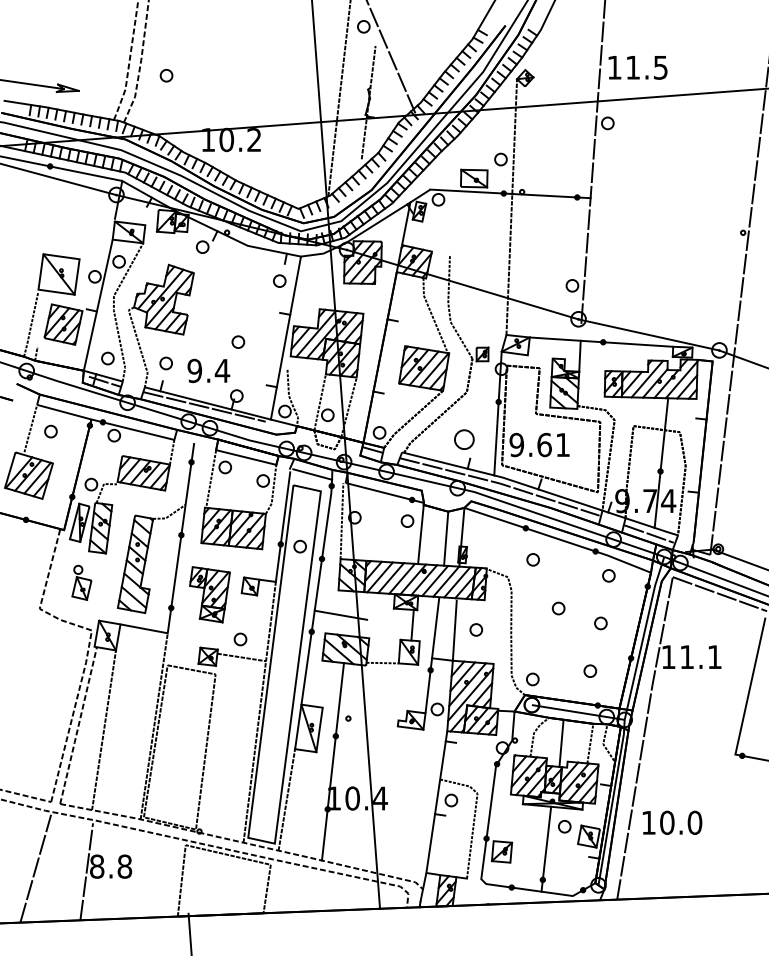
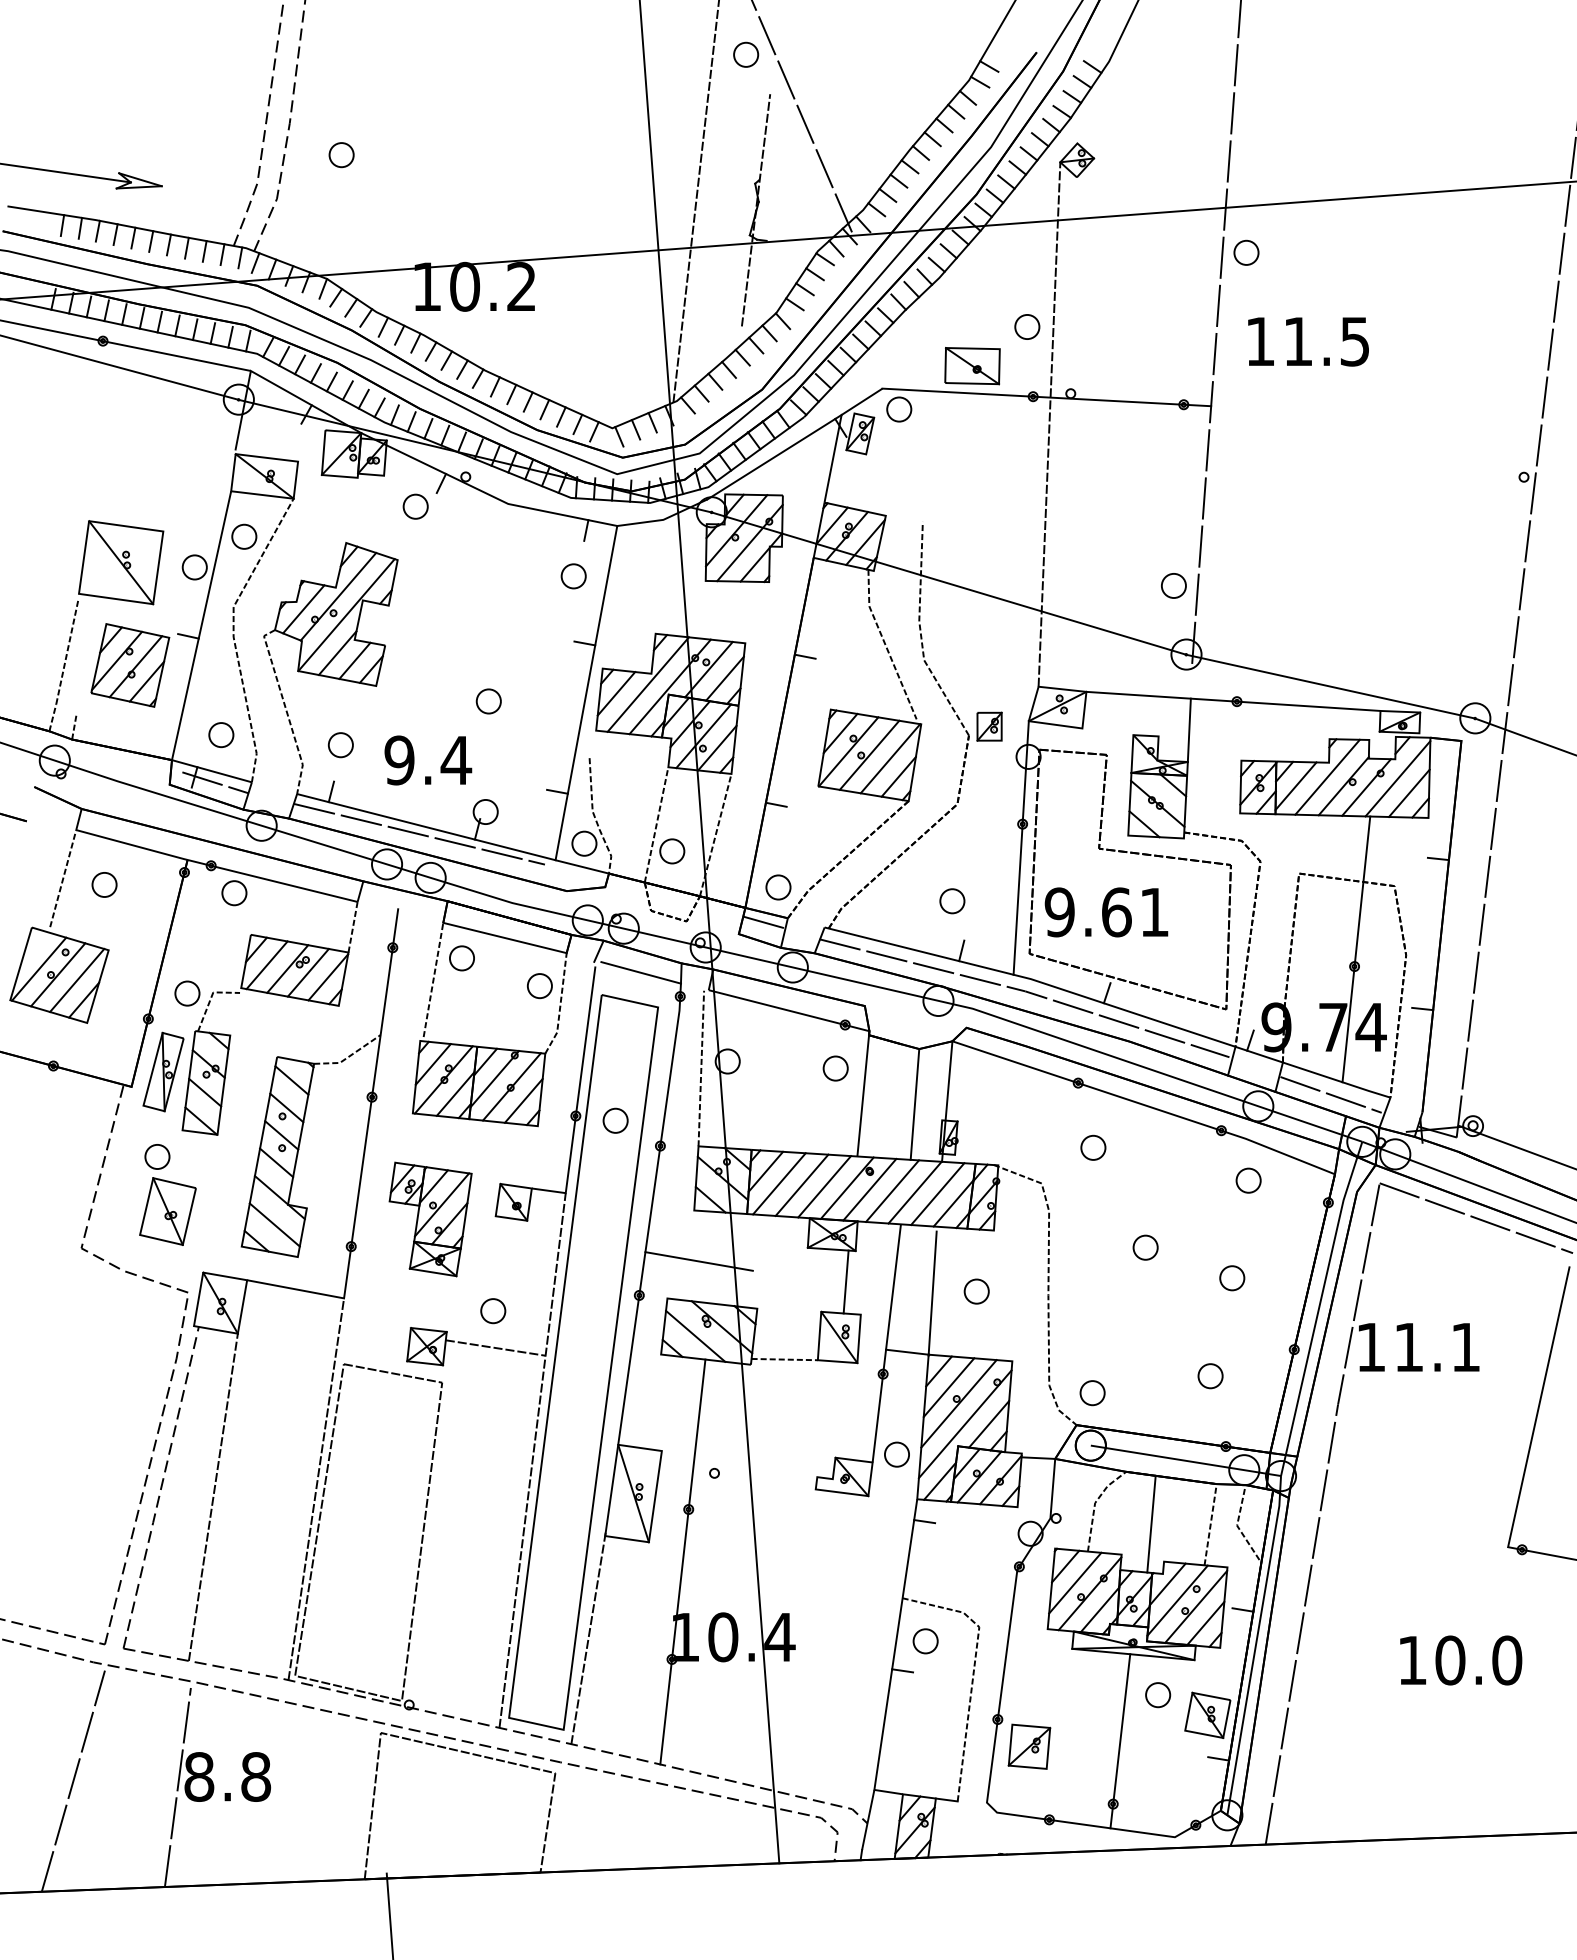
text: (637, 67) -> (1307, 341), moved
part: (464, 439) -> (952, 901), size x0.62
part: (81, 582) -> (167, 1194), size x1.43
text: (672, 822) -> (1461, 1659), moved

